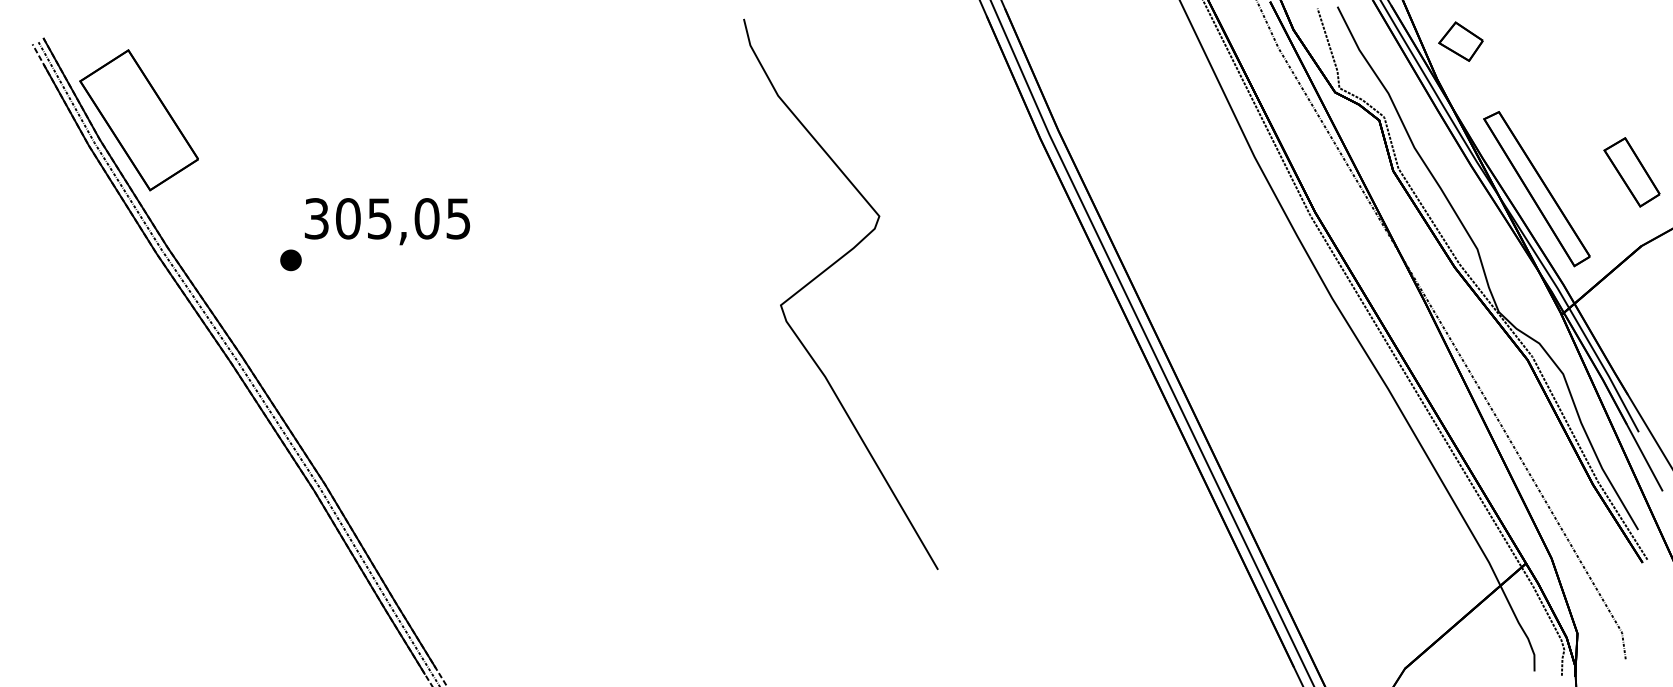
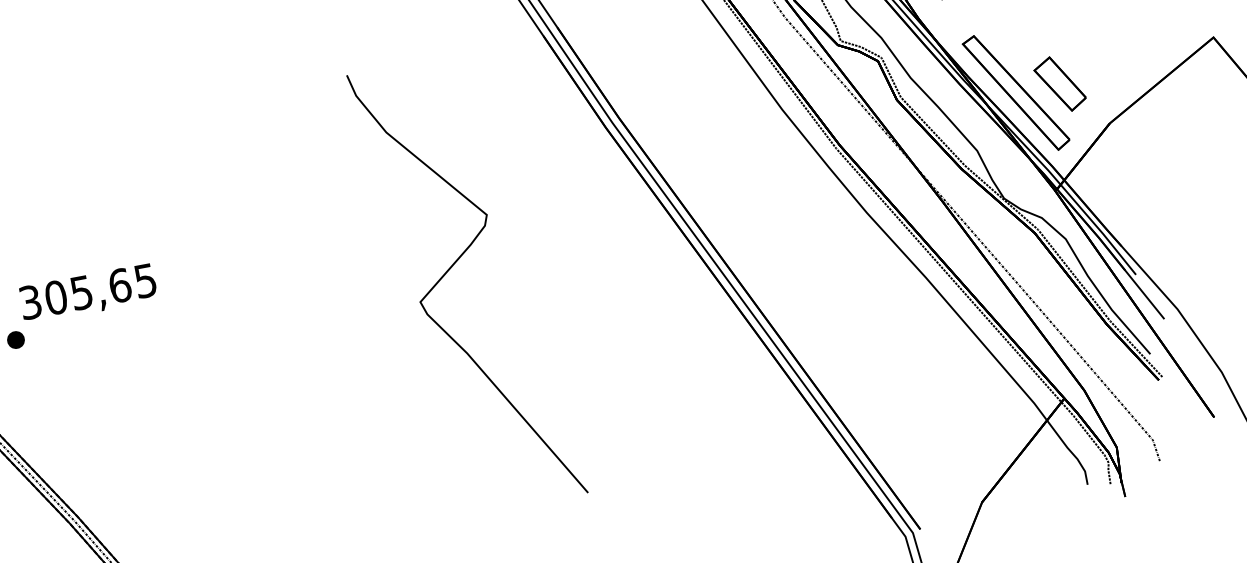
part: (1631, 172) -> (1059, 84), moved
text: (426, 218) -> (119, 285), 305,05 -> 305,65

